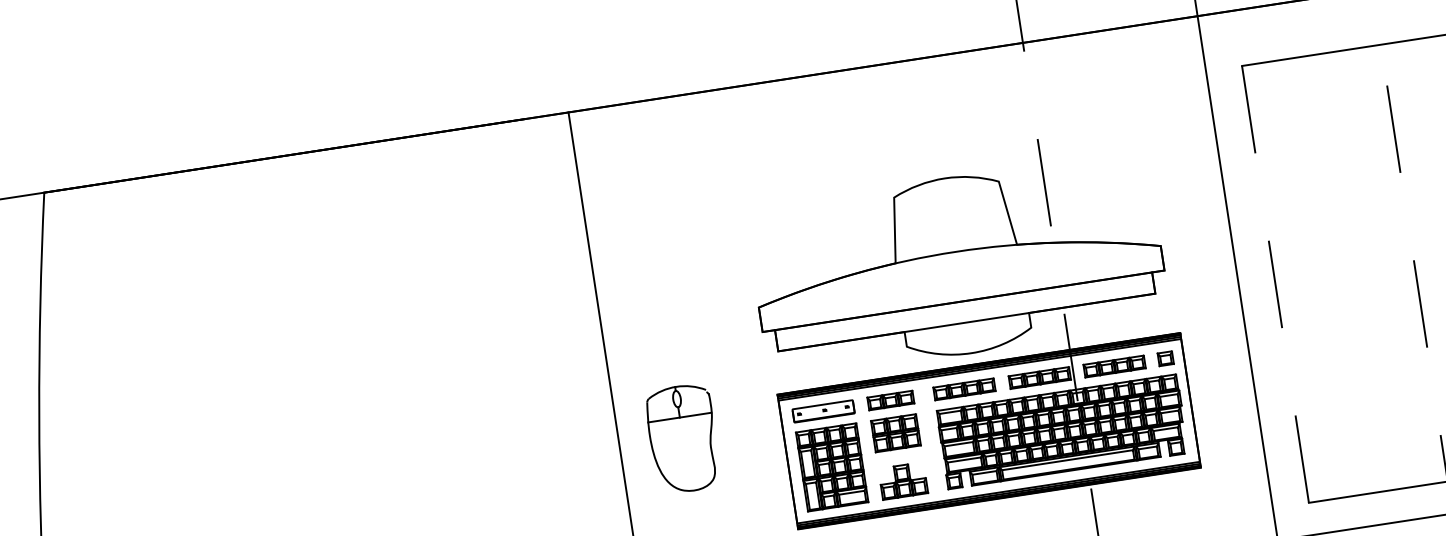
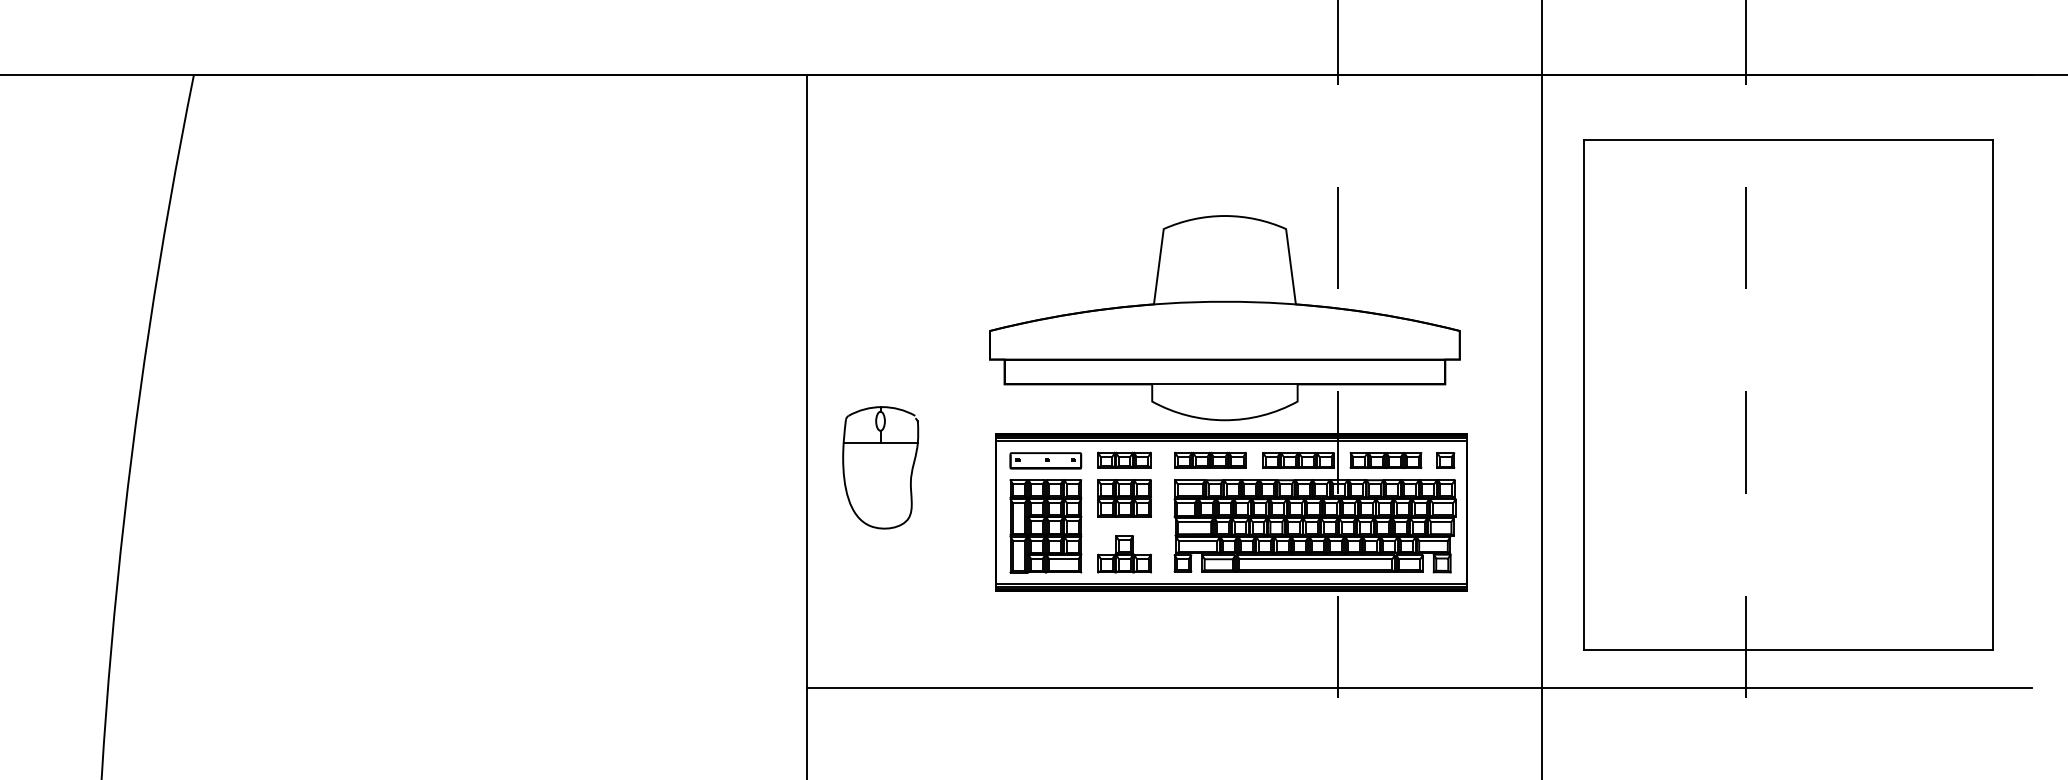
line: (1275, 284) -> (1584, 395), dashed -> solid

